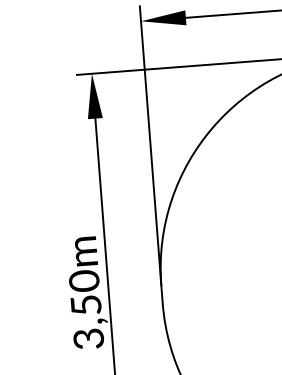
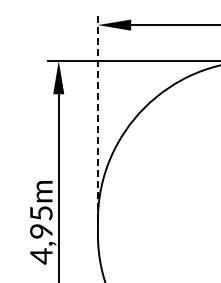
line: (149, 144) -> (97, 116), solid -> dashed
text: (86, 309) -> (41, 234), 3,50m -> 4,95m

